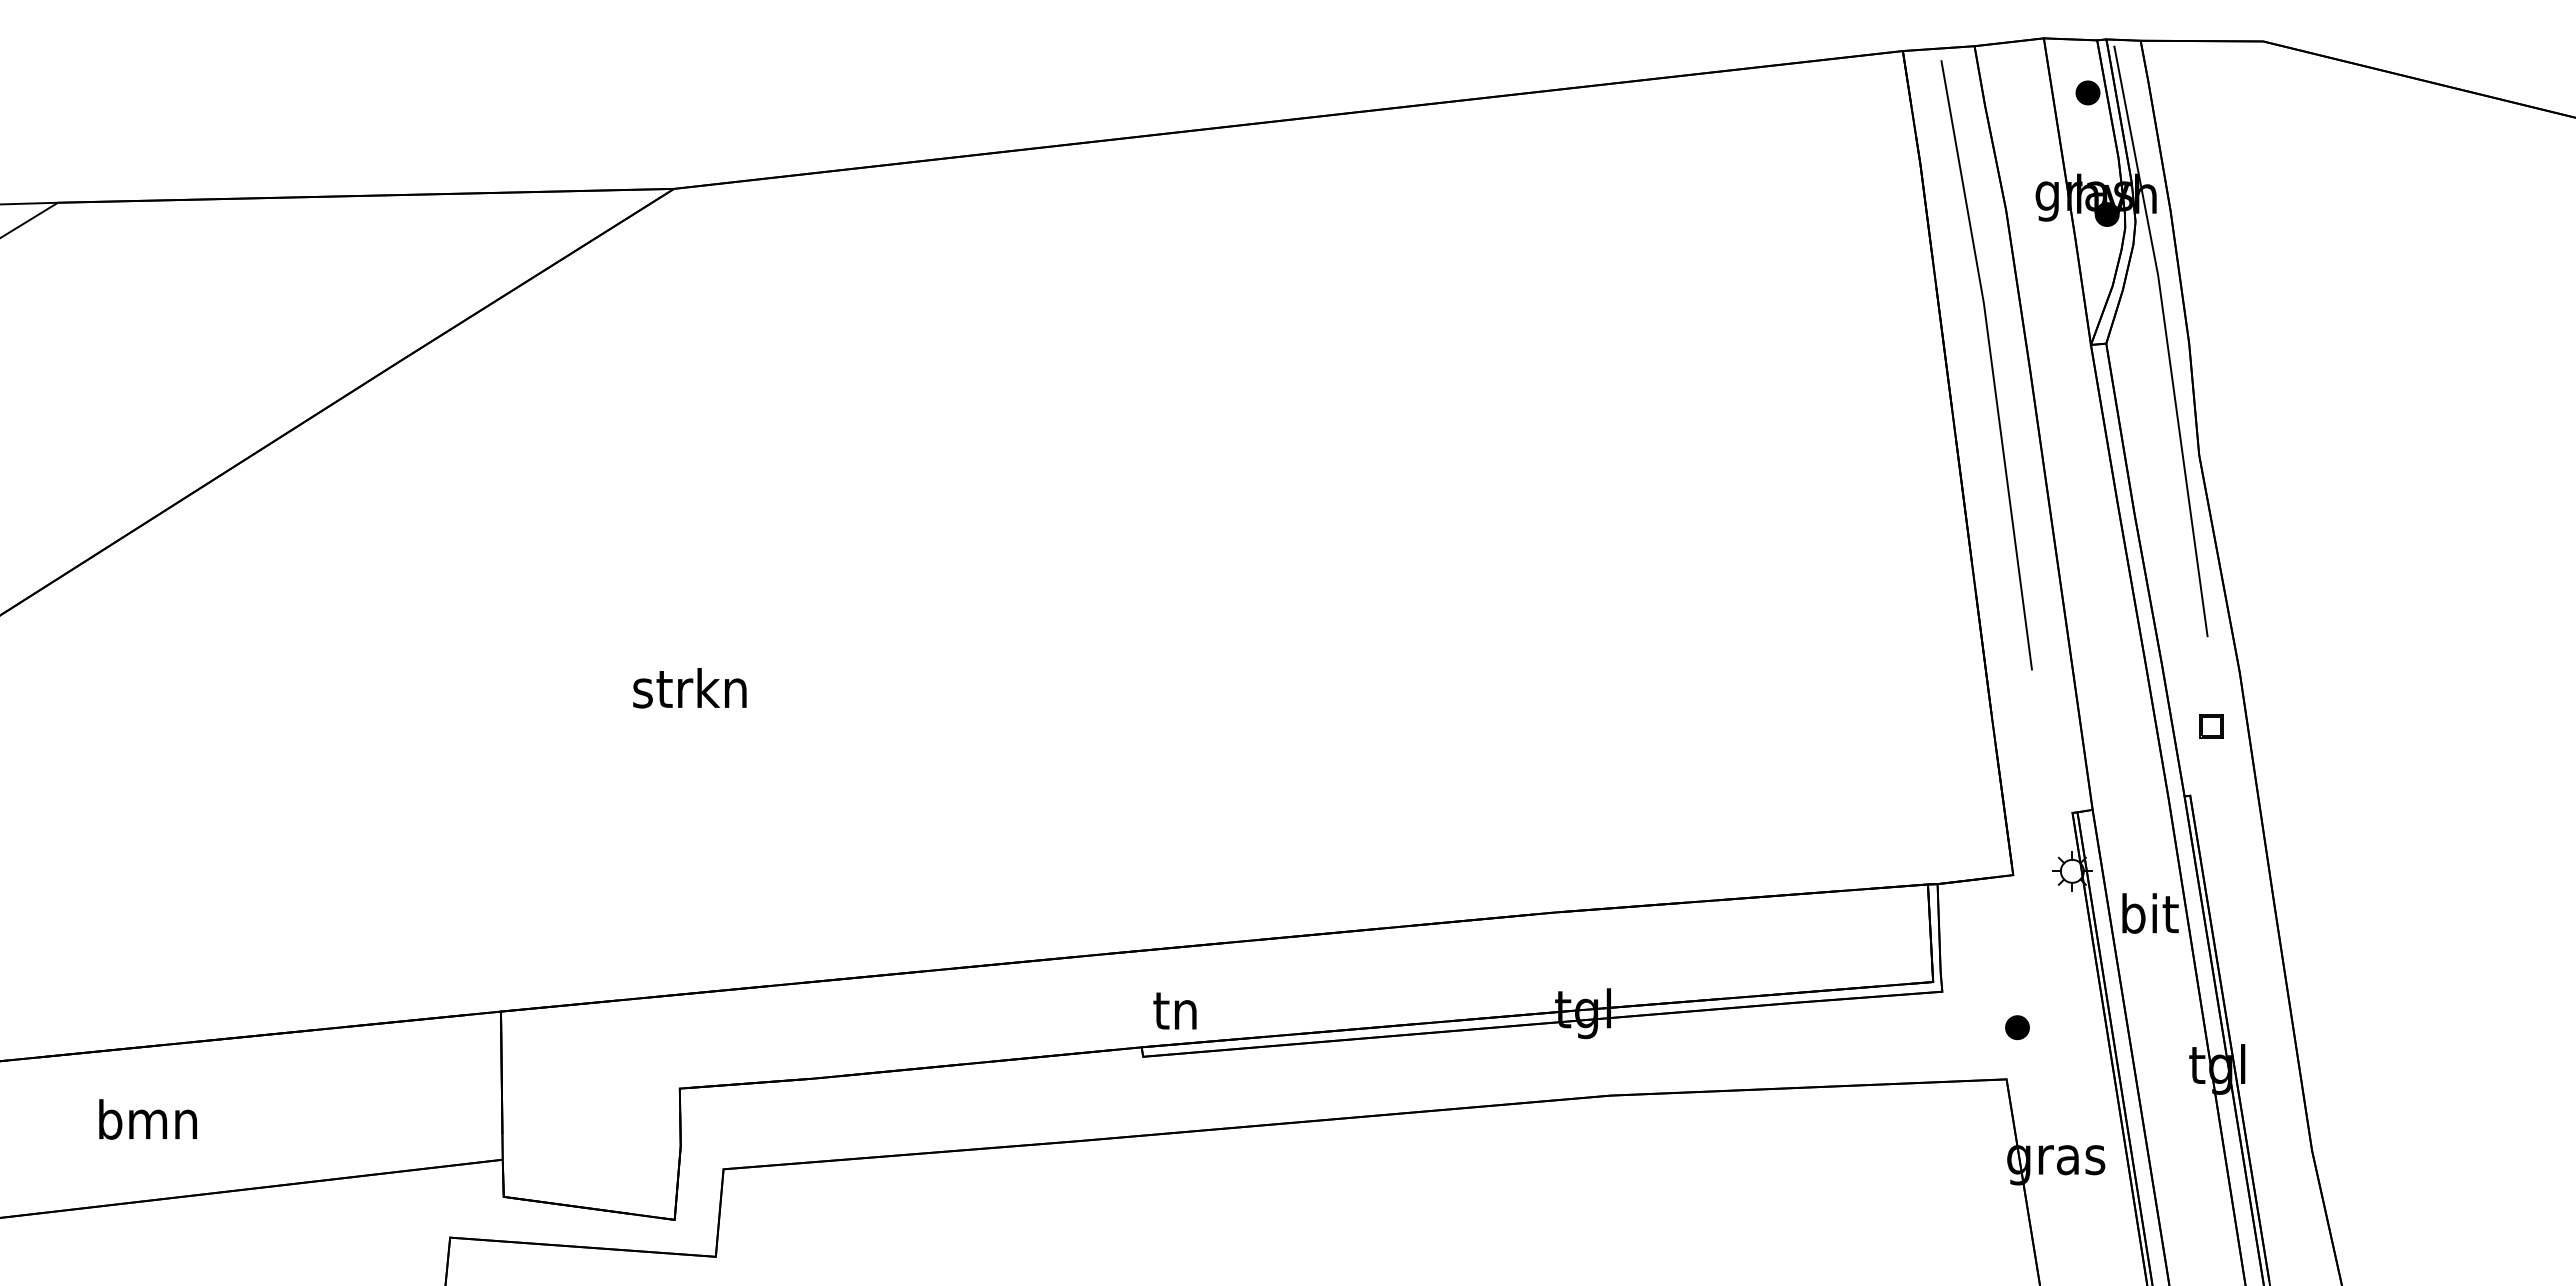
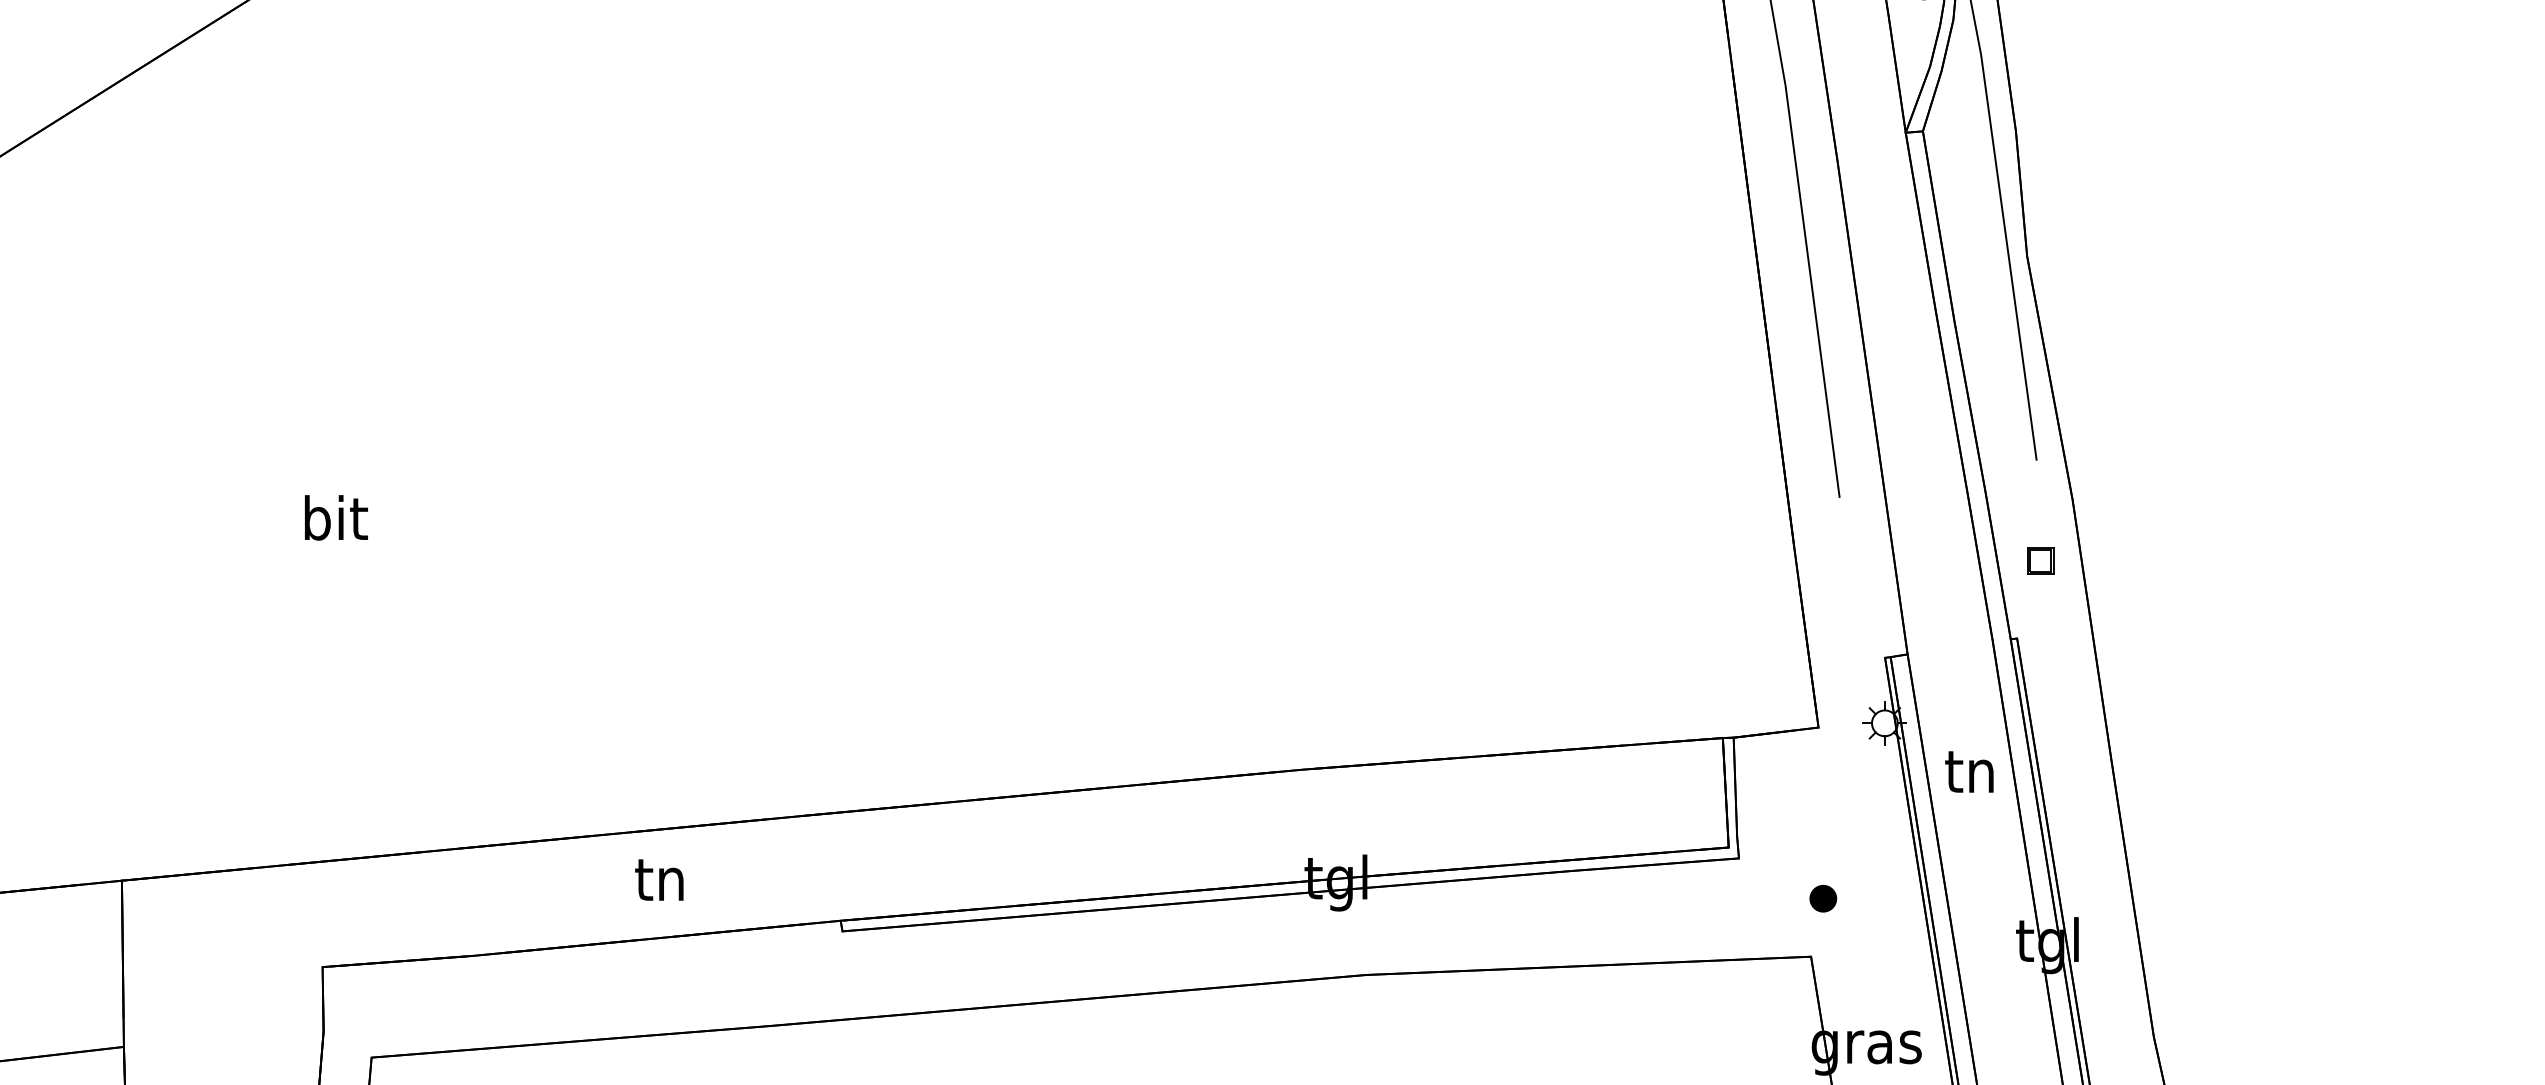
text: (689, 688) -> (333, 518), strkn -> bit
text: (2150, 913) -> (1972, 770), bit -> tn
text: (1174, 1010) -> (658, 879), moved

